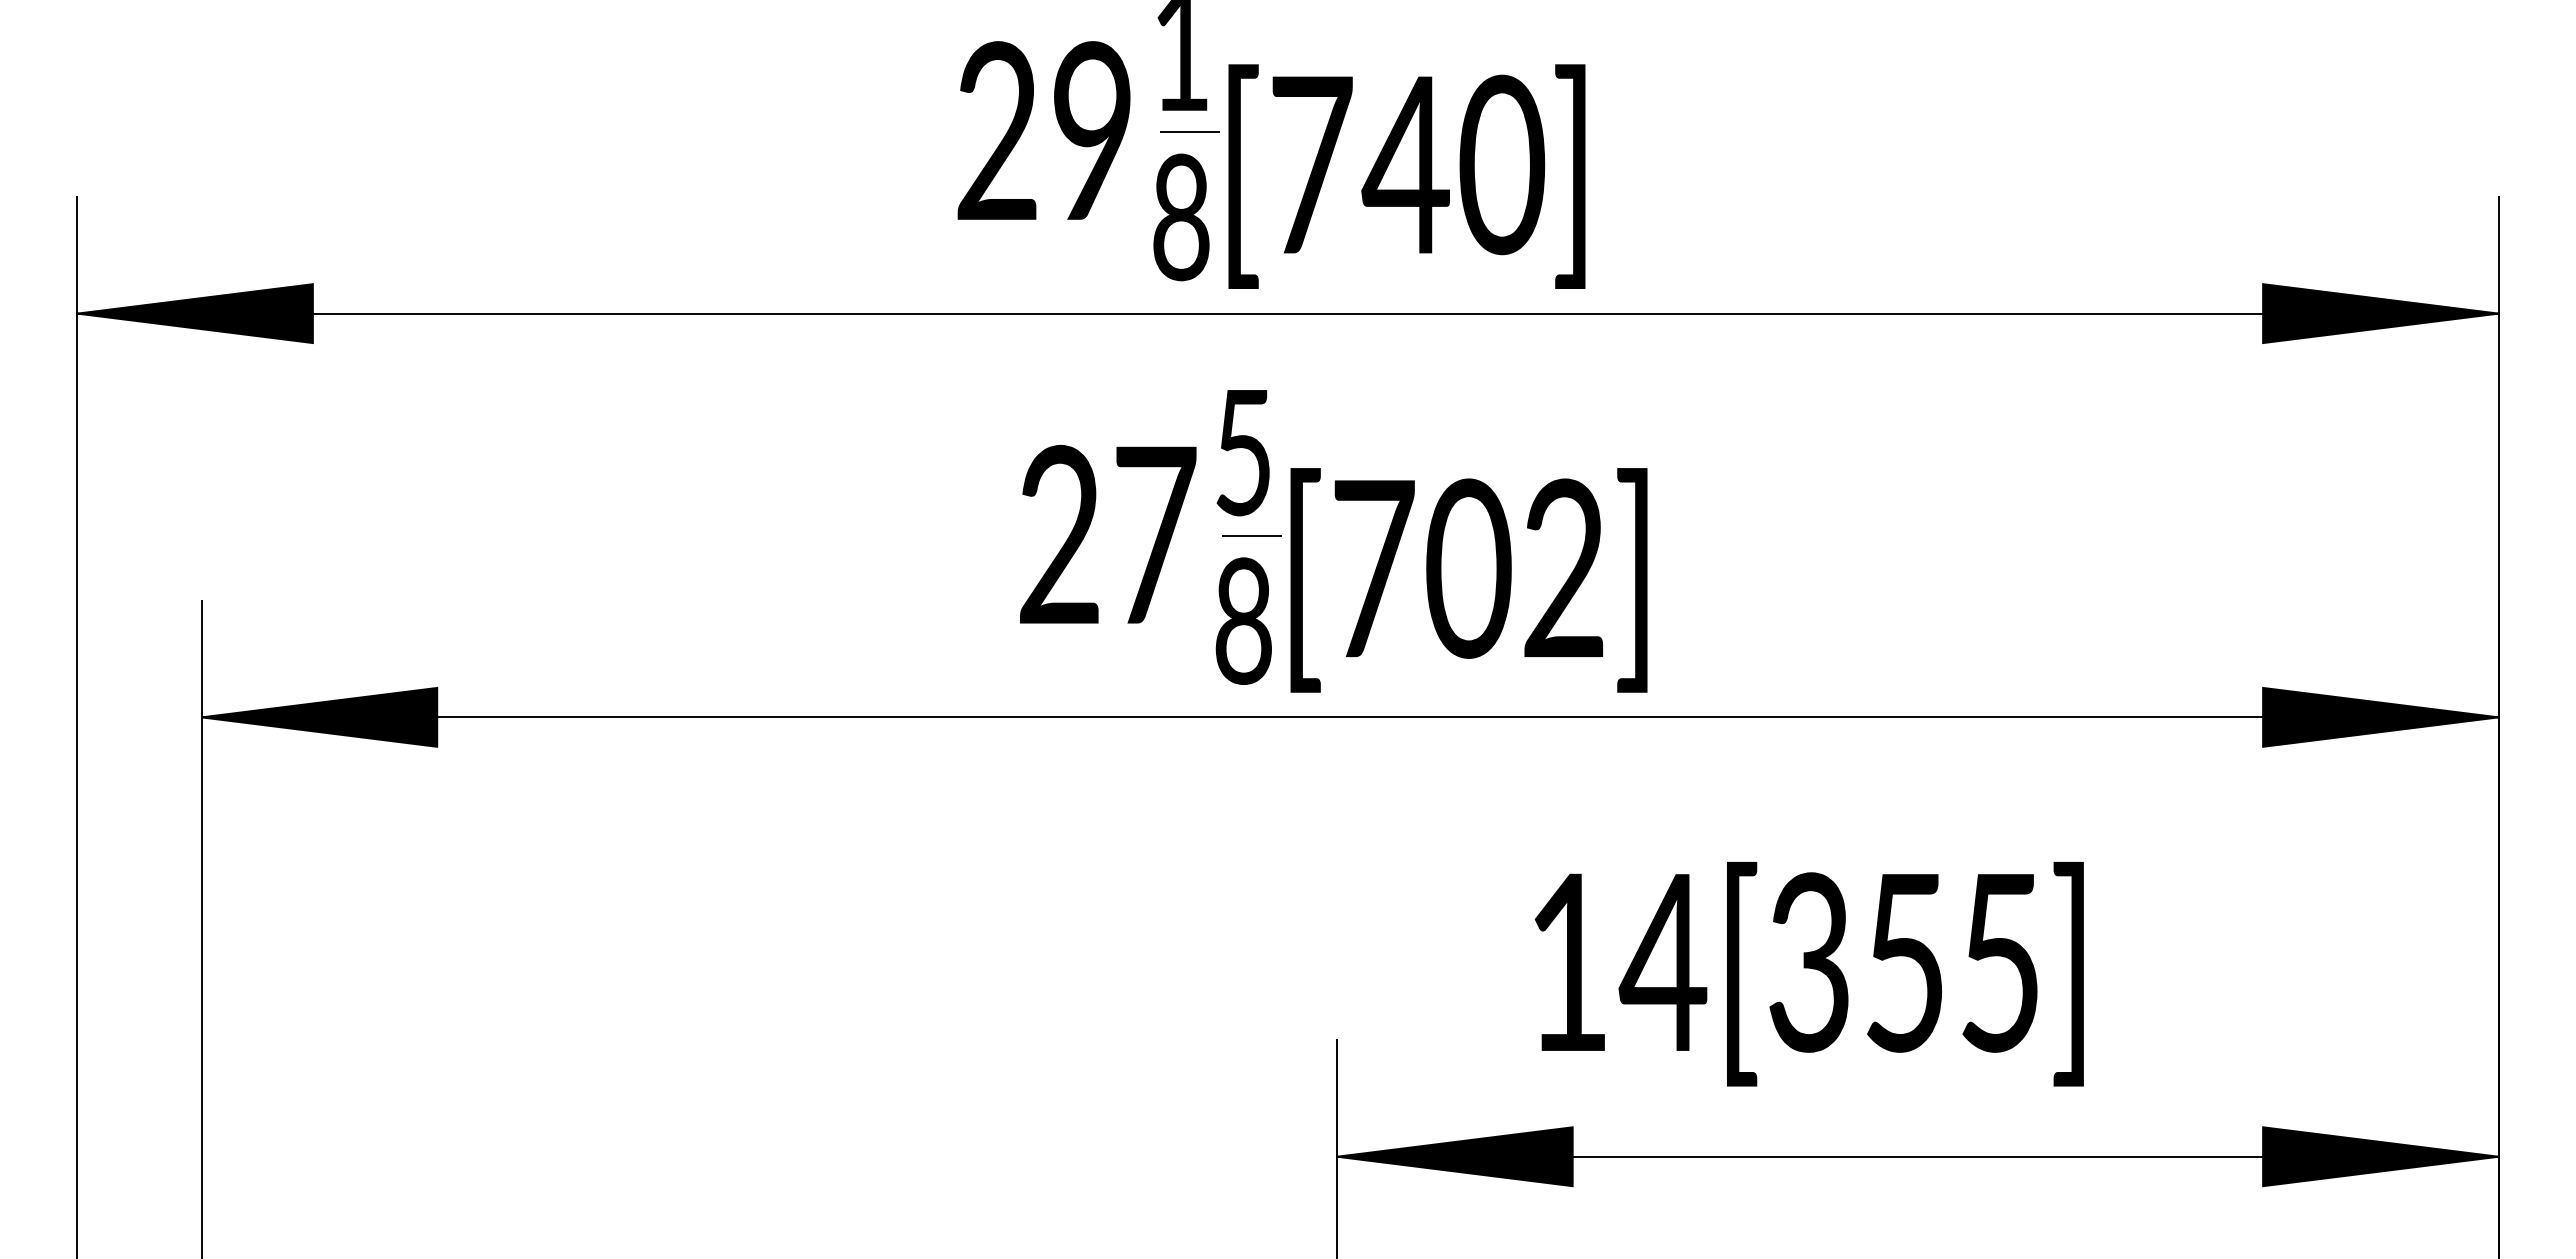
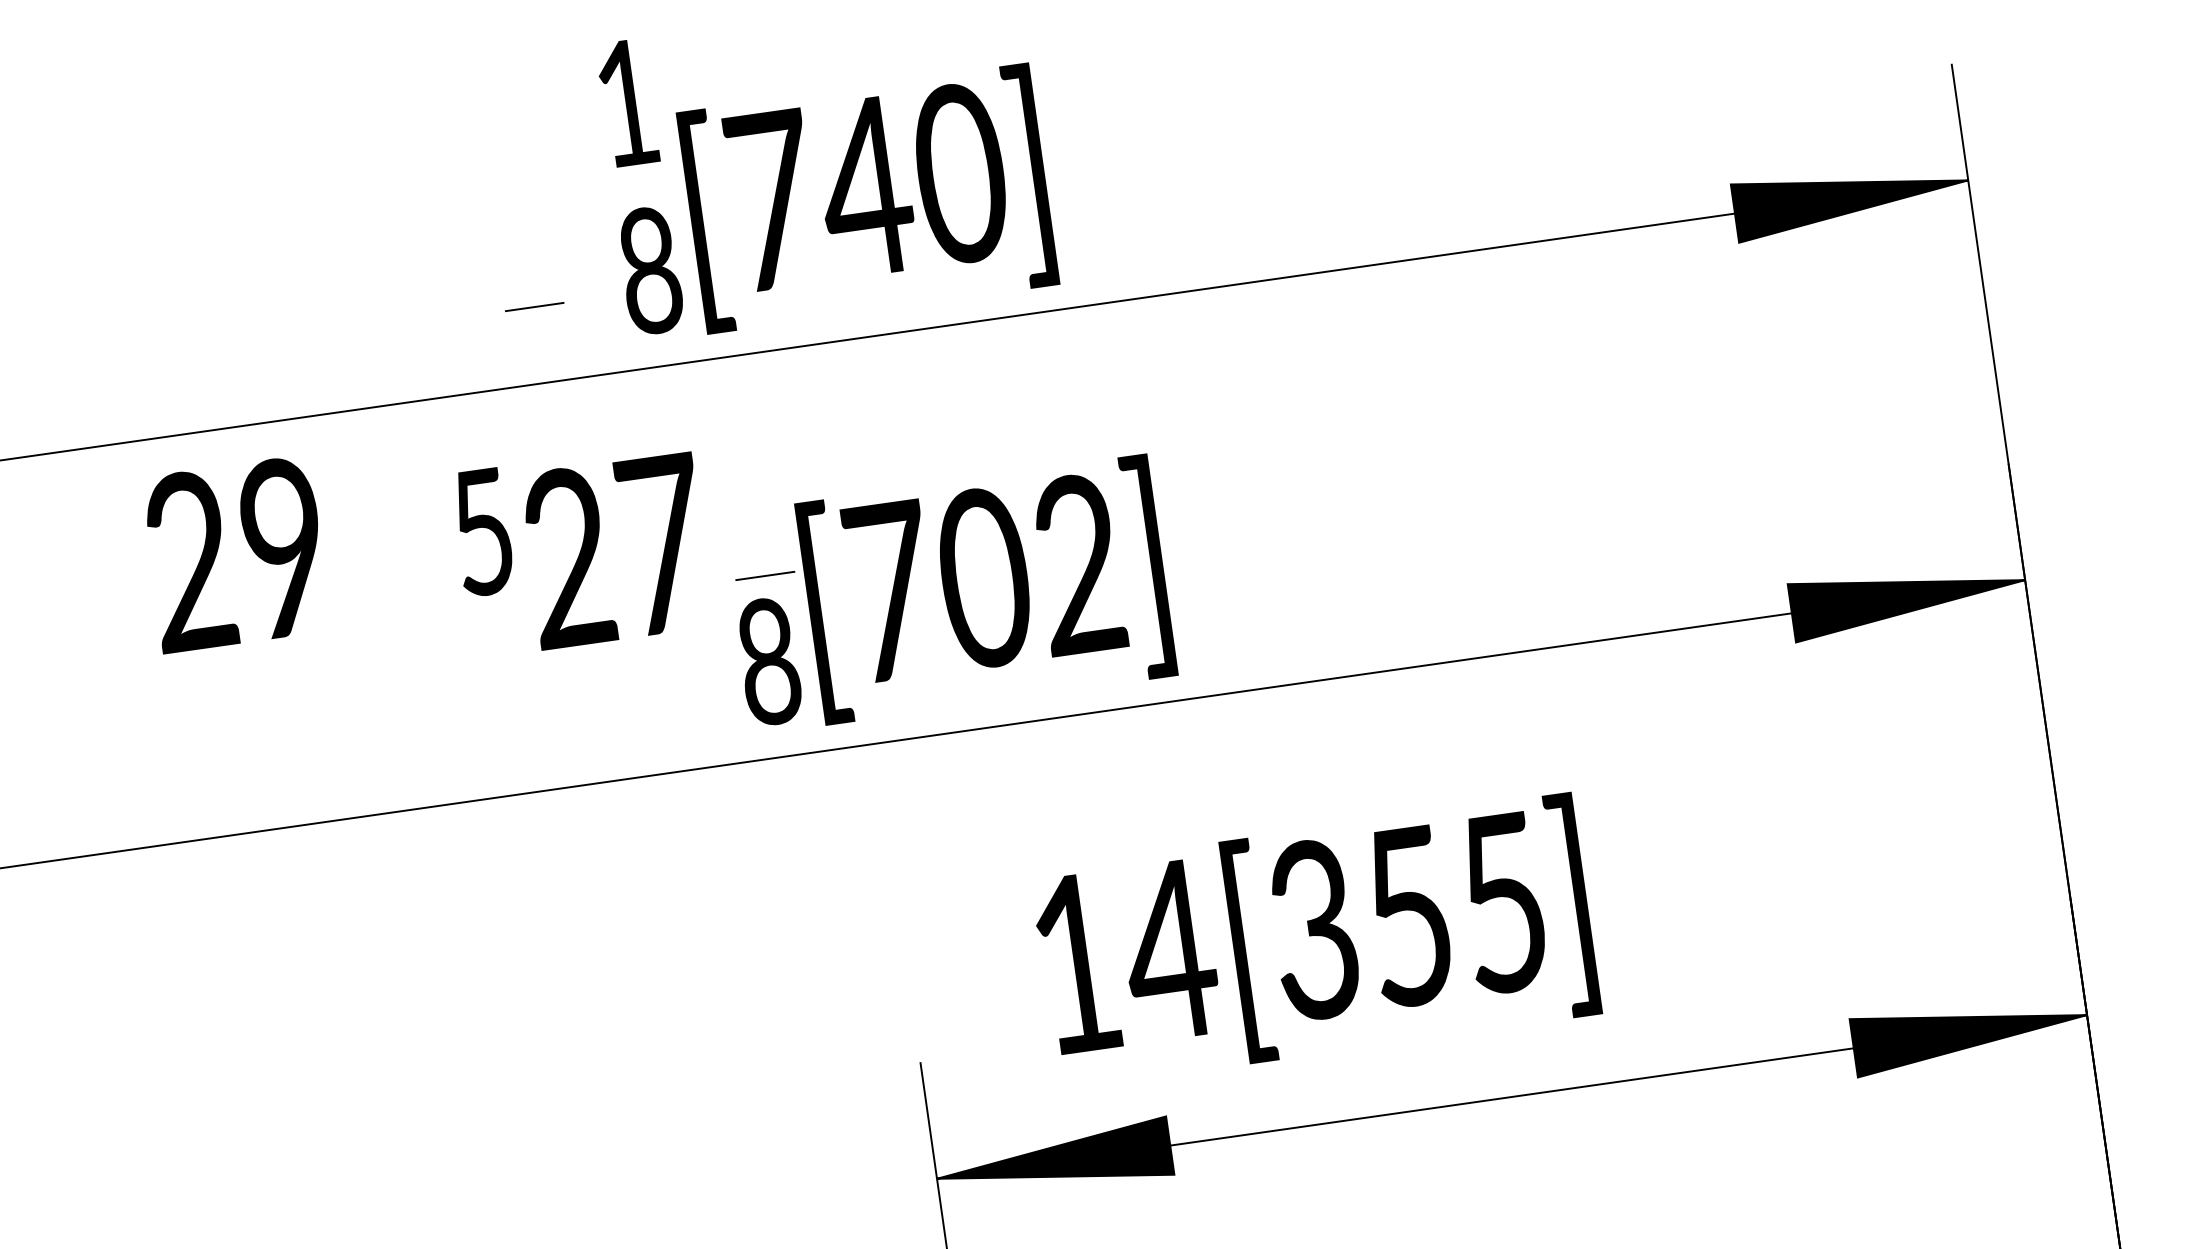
text: (1043, 130) -> (235, 554), moved
line: (1189, 131) -> (534, 306), moved
text: (1242, 453) -> (481, 533), moved
text: (1108, 534) -> (616, 550), moved
text: (1808, 974) -> (1314, 941), moved

